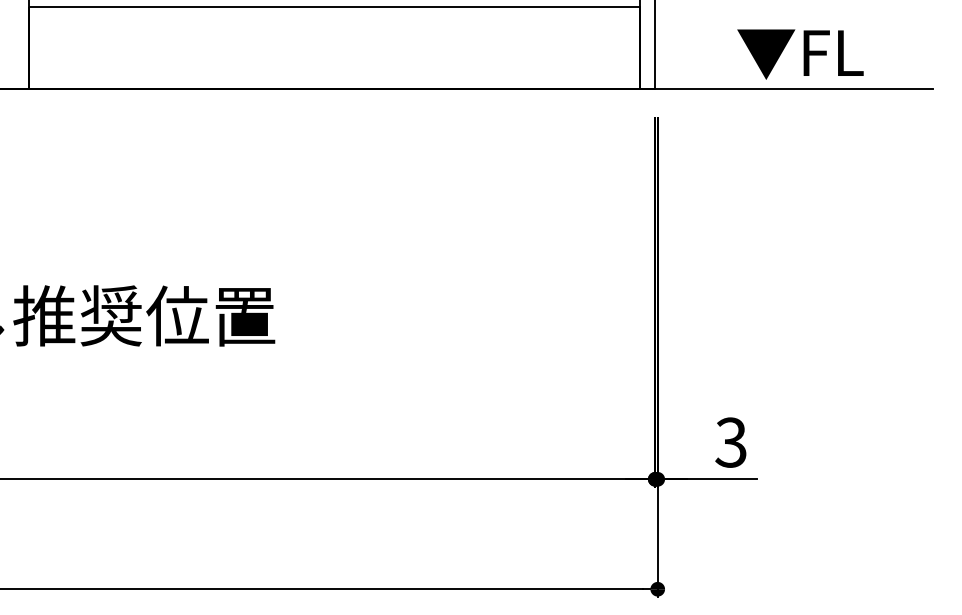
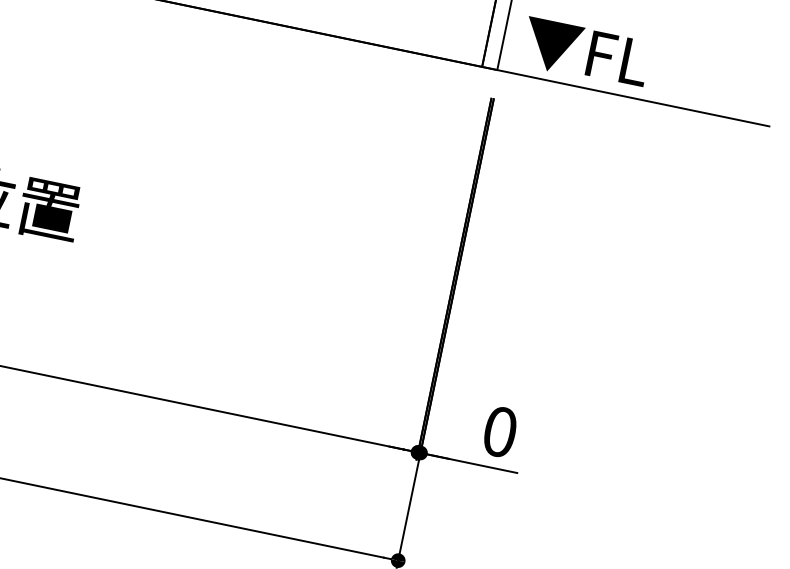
text: (800, 54) -> (585, 53), moved
text: (730, 442) -> (499, 431), 3 -> 0

